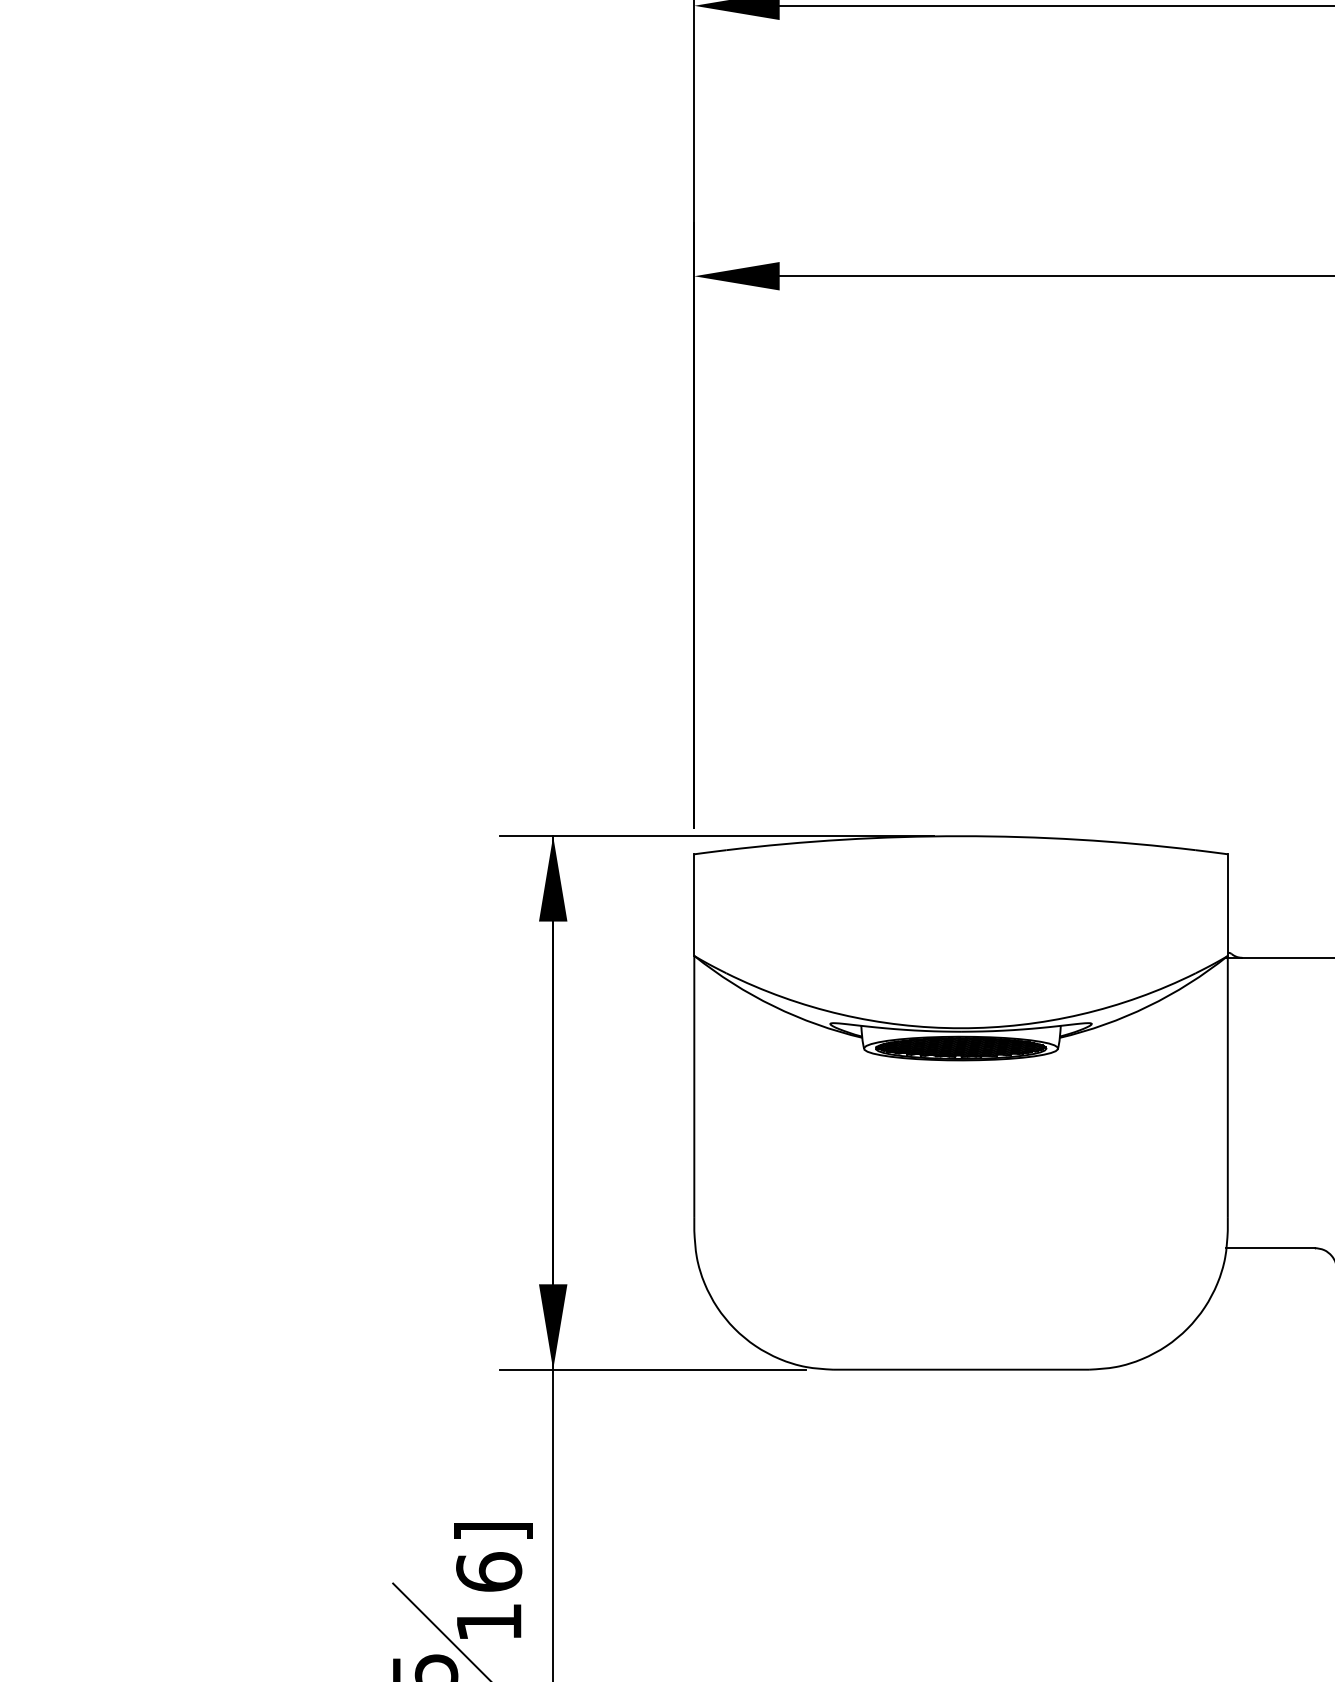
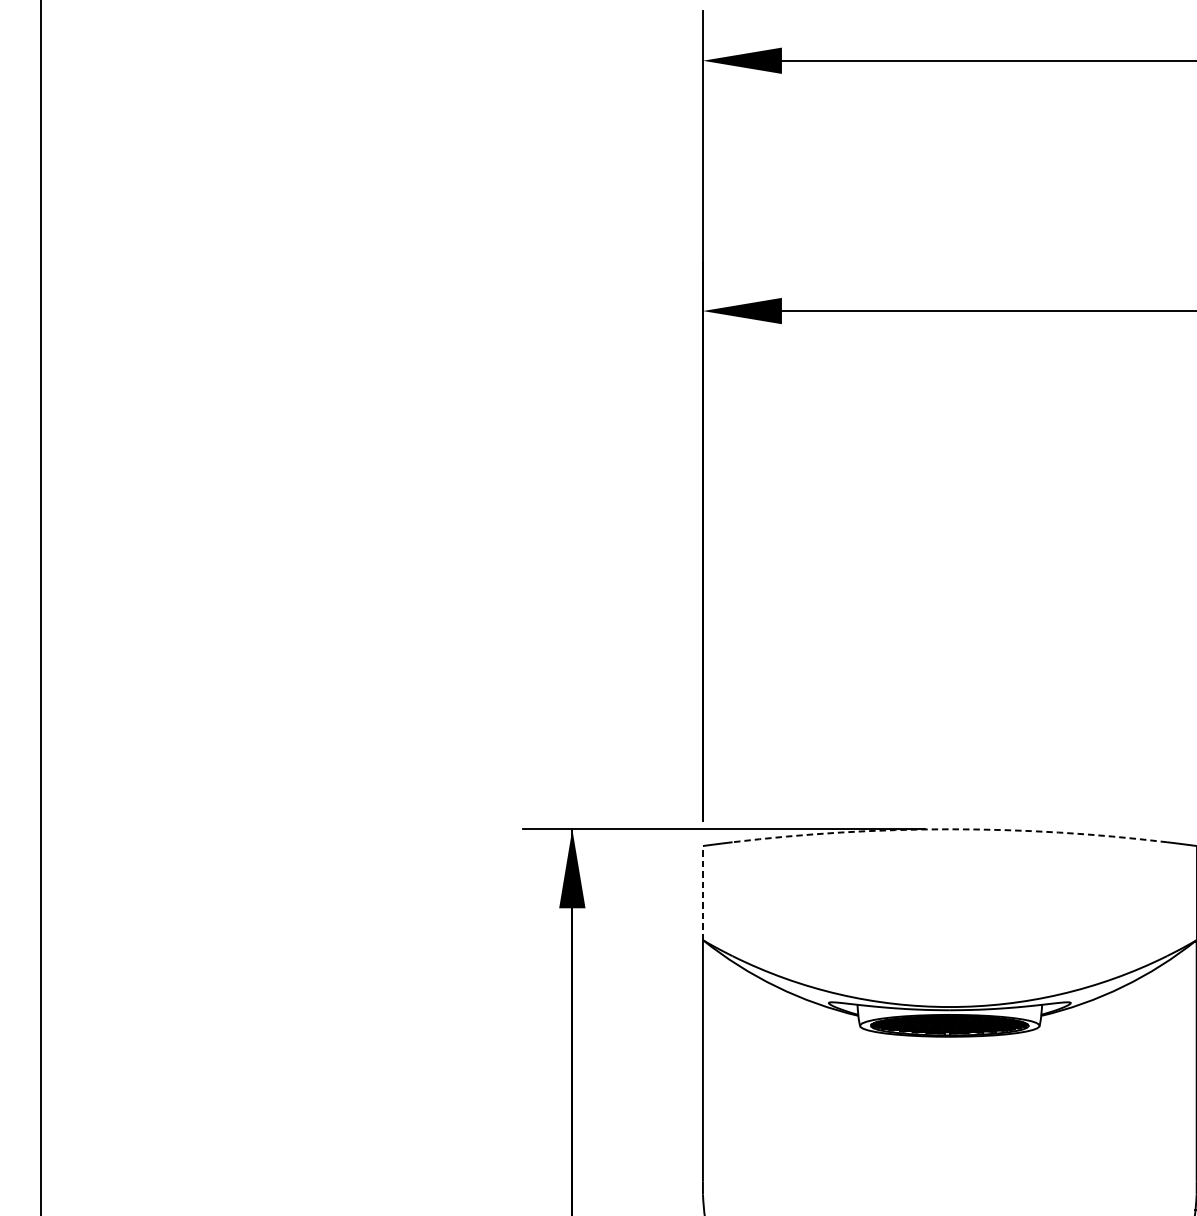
arc: (961, 836) -> (950, 829), solid -> dashed
line: (694, 905) -> (703, 893), solid -> dashed

